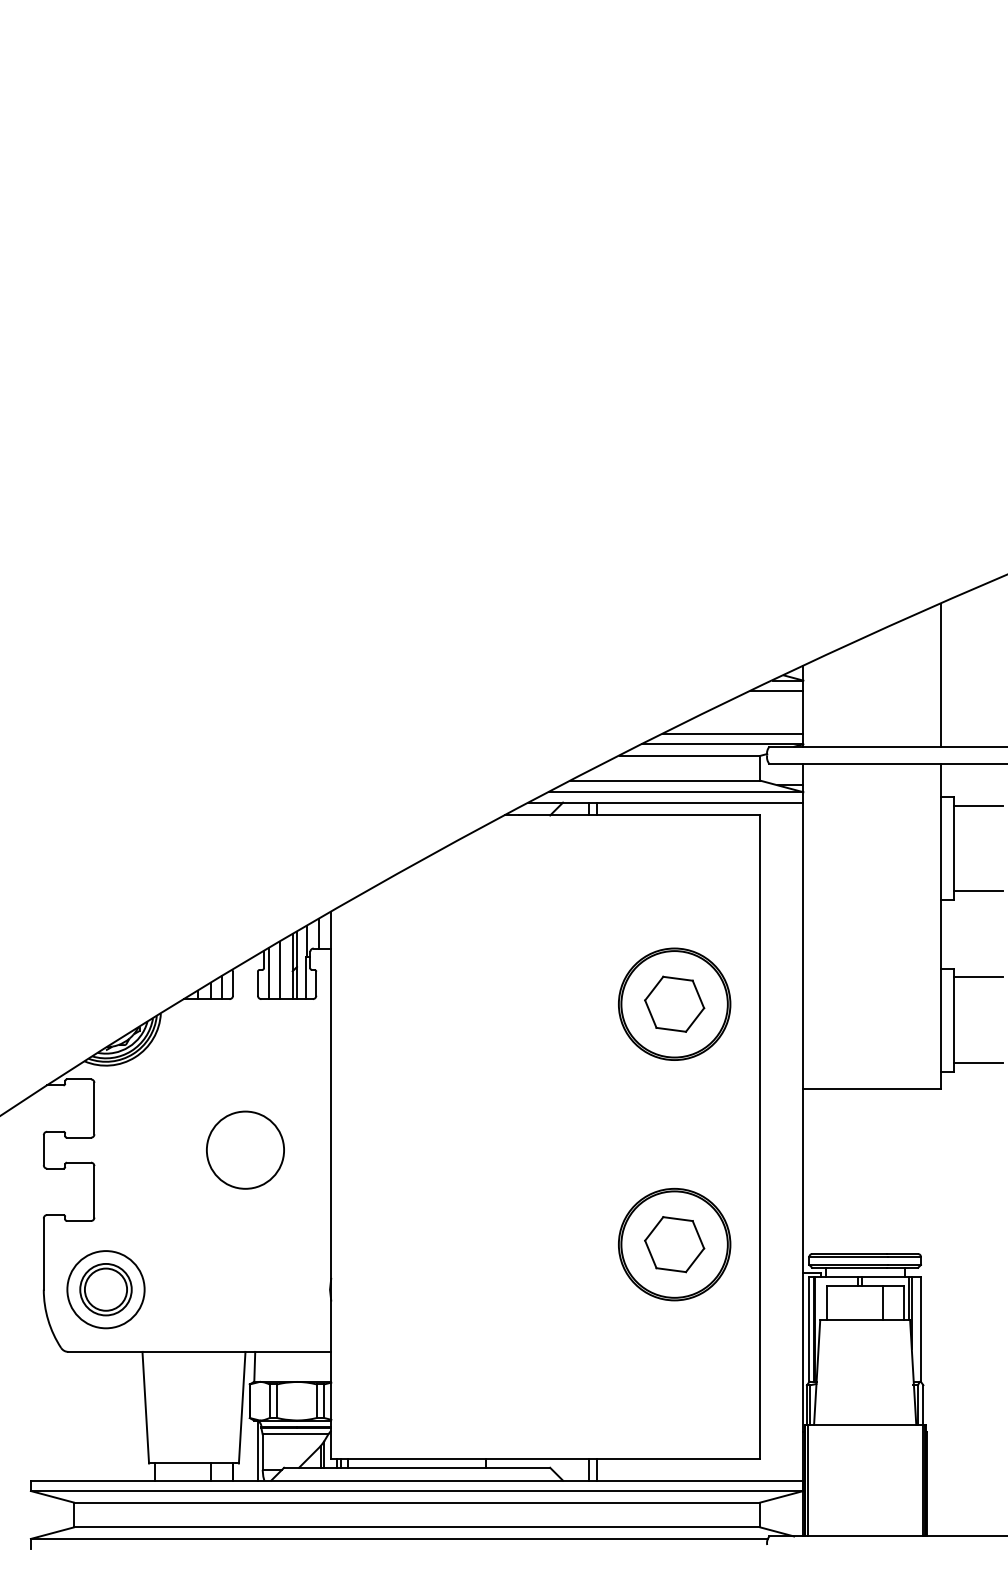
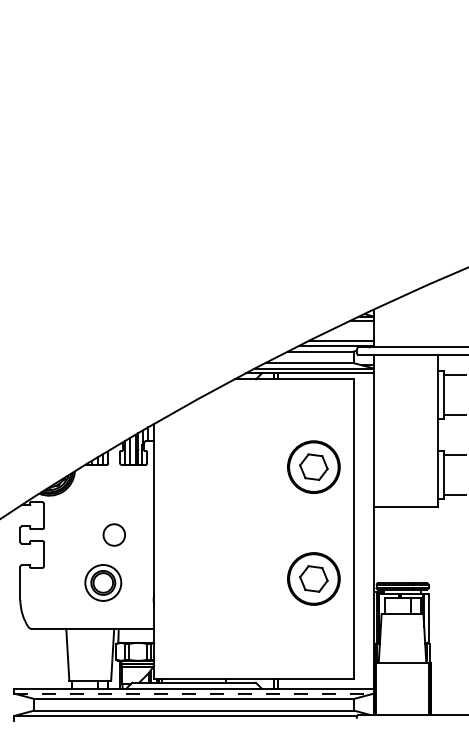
line: (940, 676) -> (437, 314), removed
circle: (246, 1148) -> (114, 534), size x0.6
part: (106, 1288) -> (103, 582), moved
line: (418, 1490) -> (194, 693), solid -> dashed

